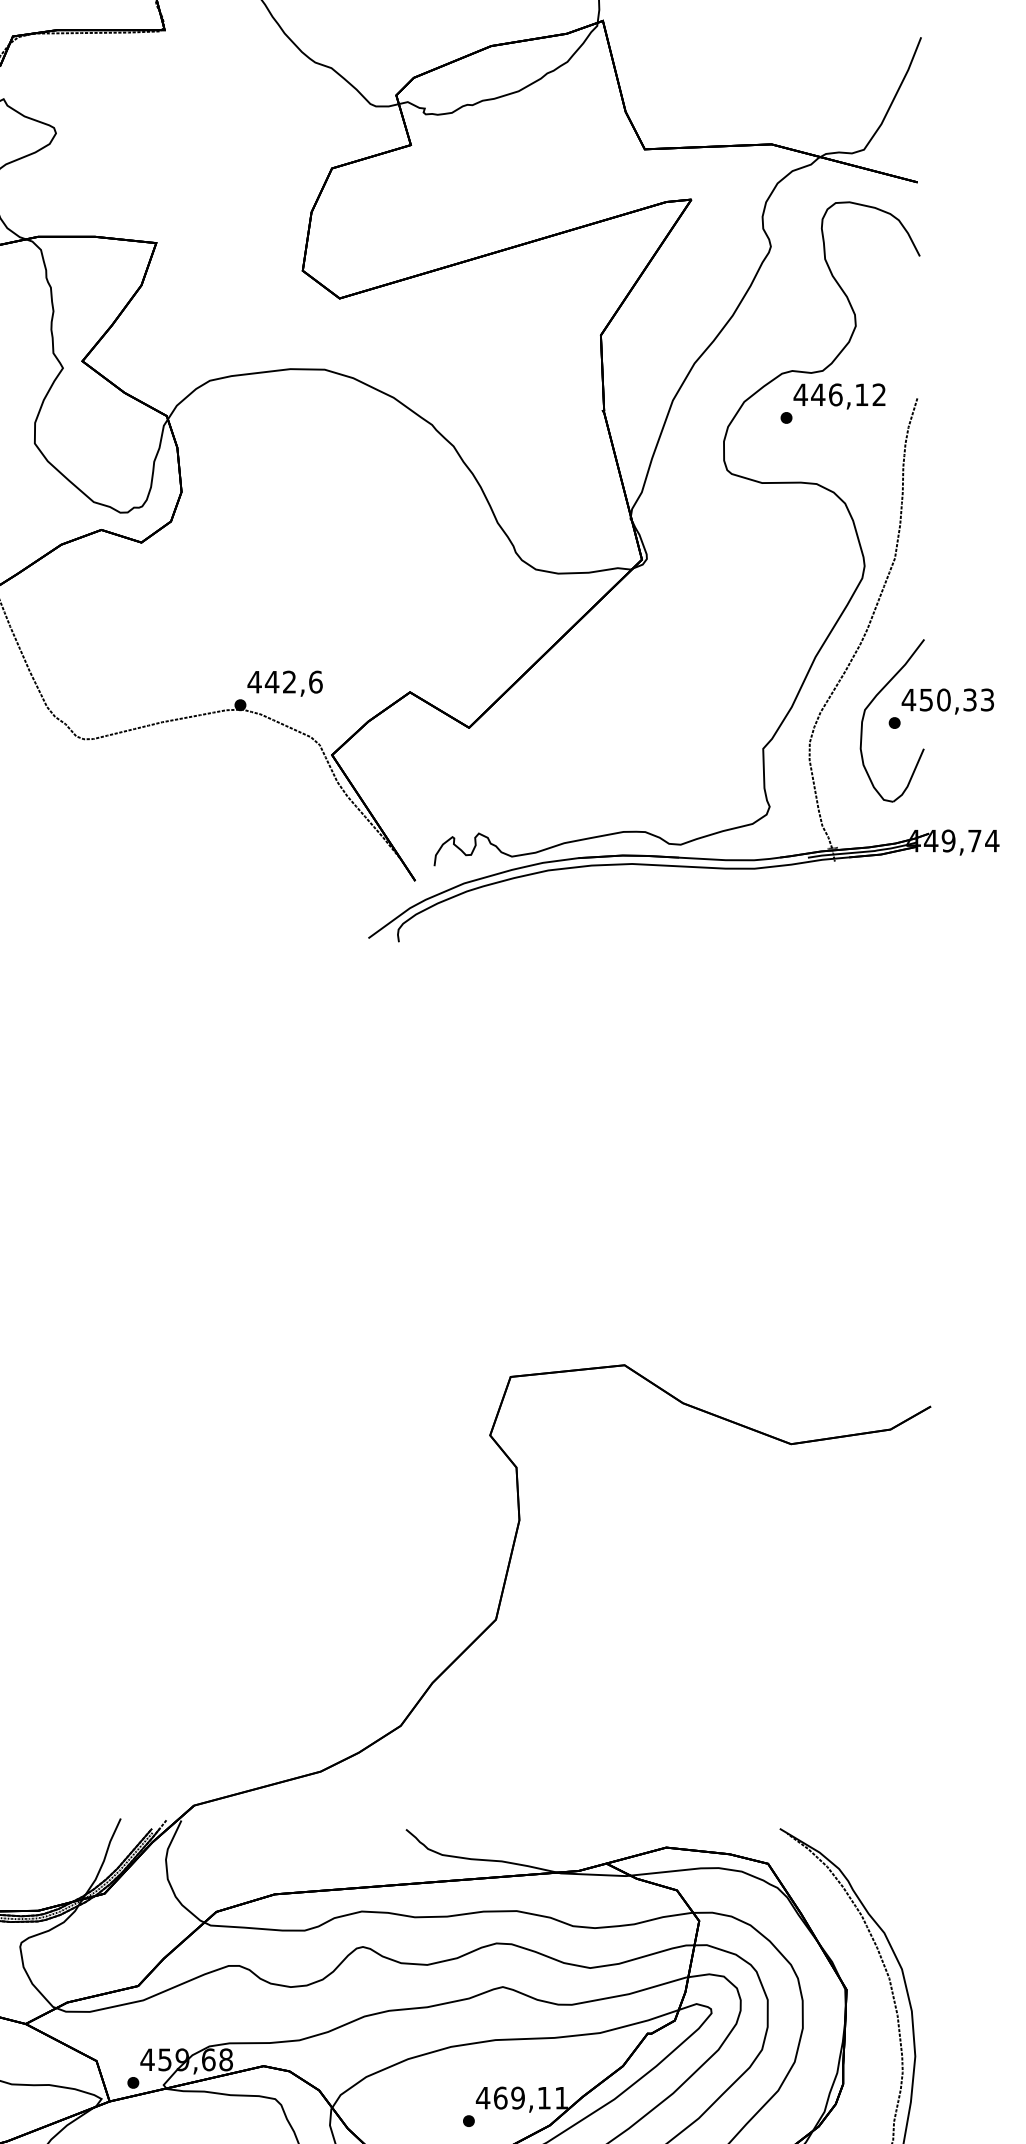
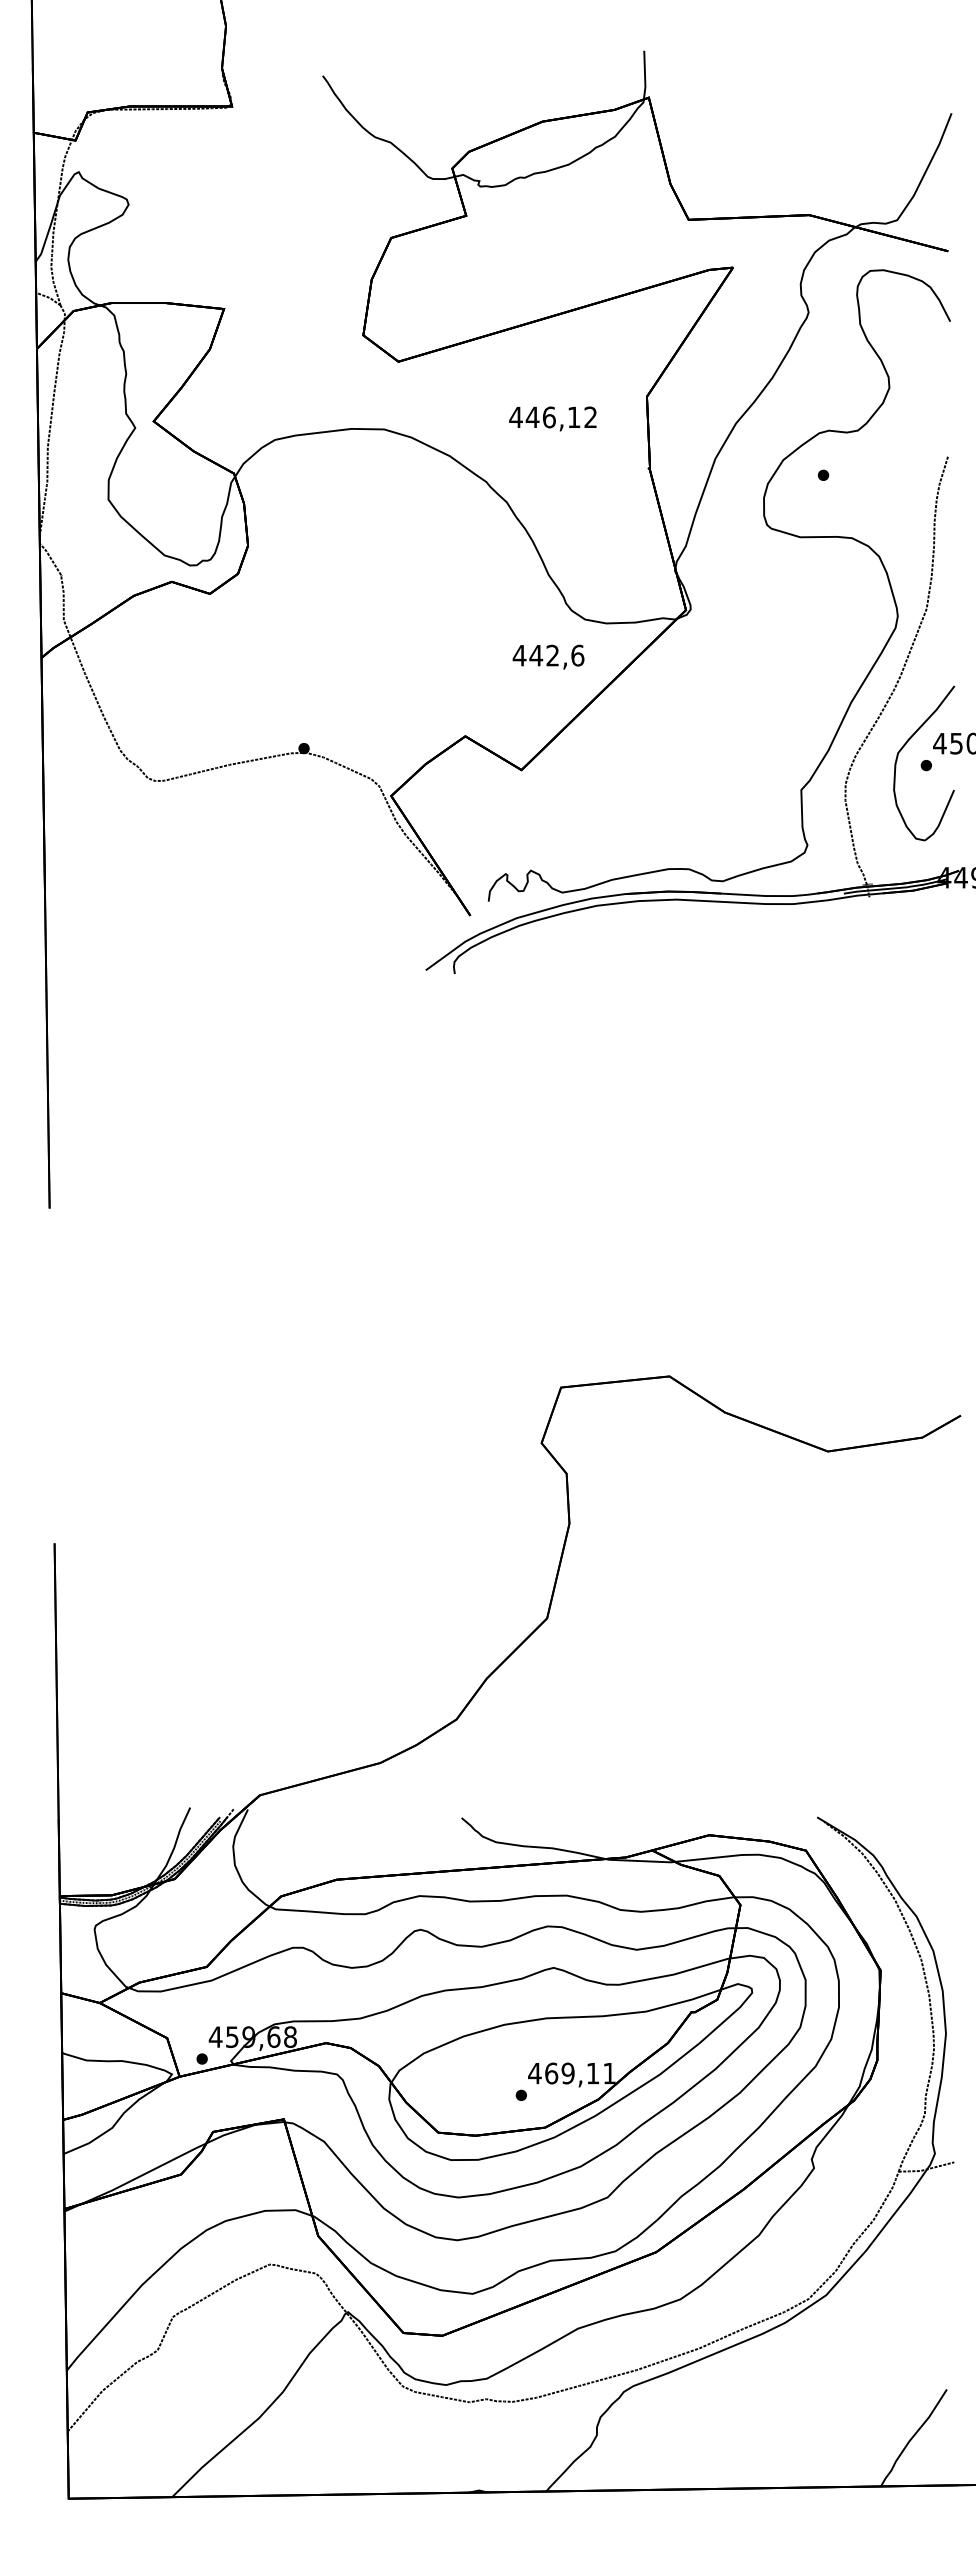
text: (839, 396) -> (552, 418), moved
text: (285, 683) -> (548, 656), moved

